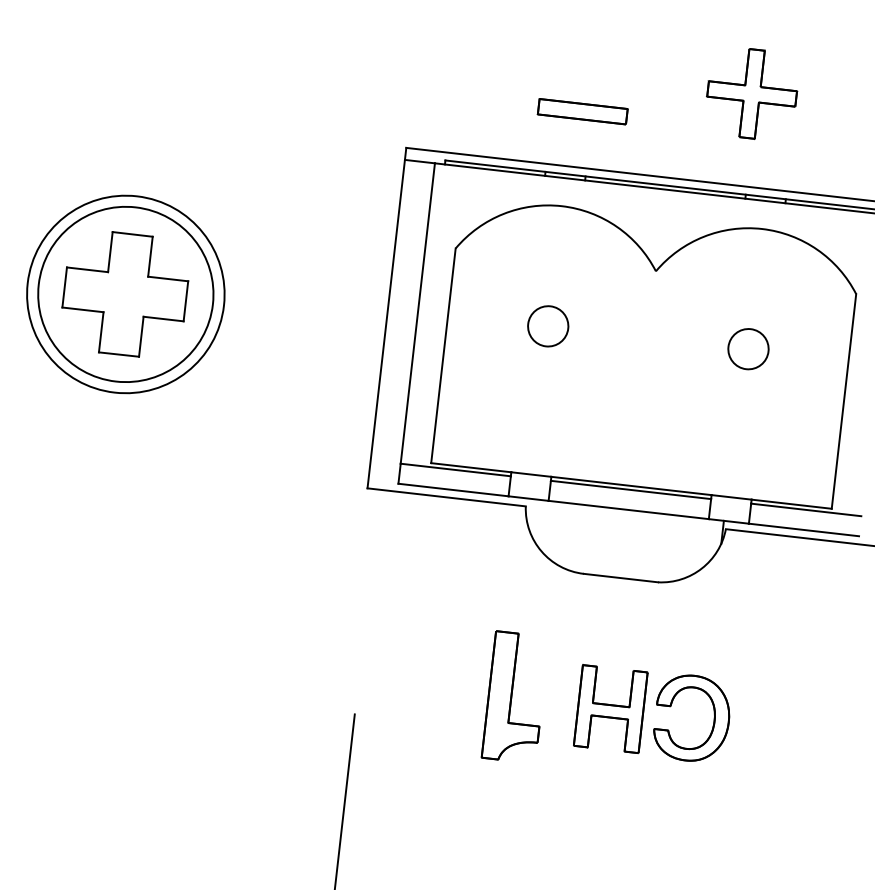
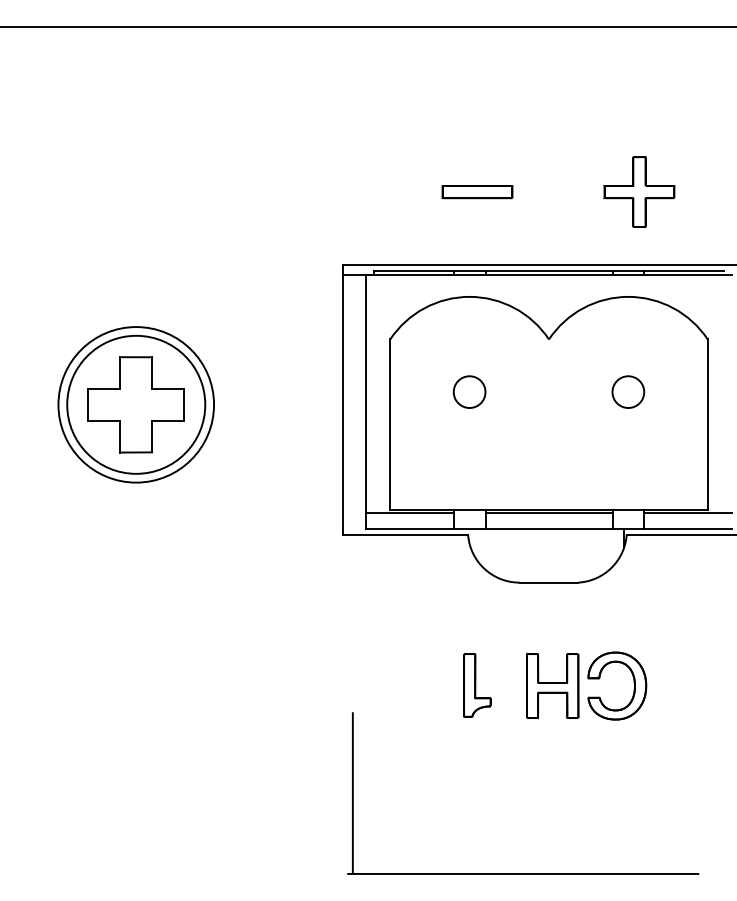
part: (752, 94) -> (639, 192), moved
part: (582, 112) -> (477, 192), moved
part: (516, 697) -> (477, 685), size x0.62

